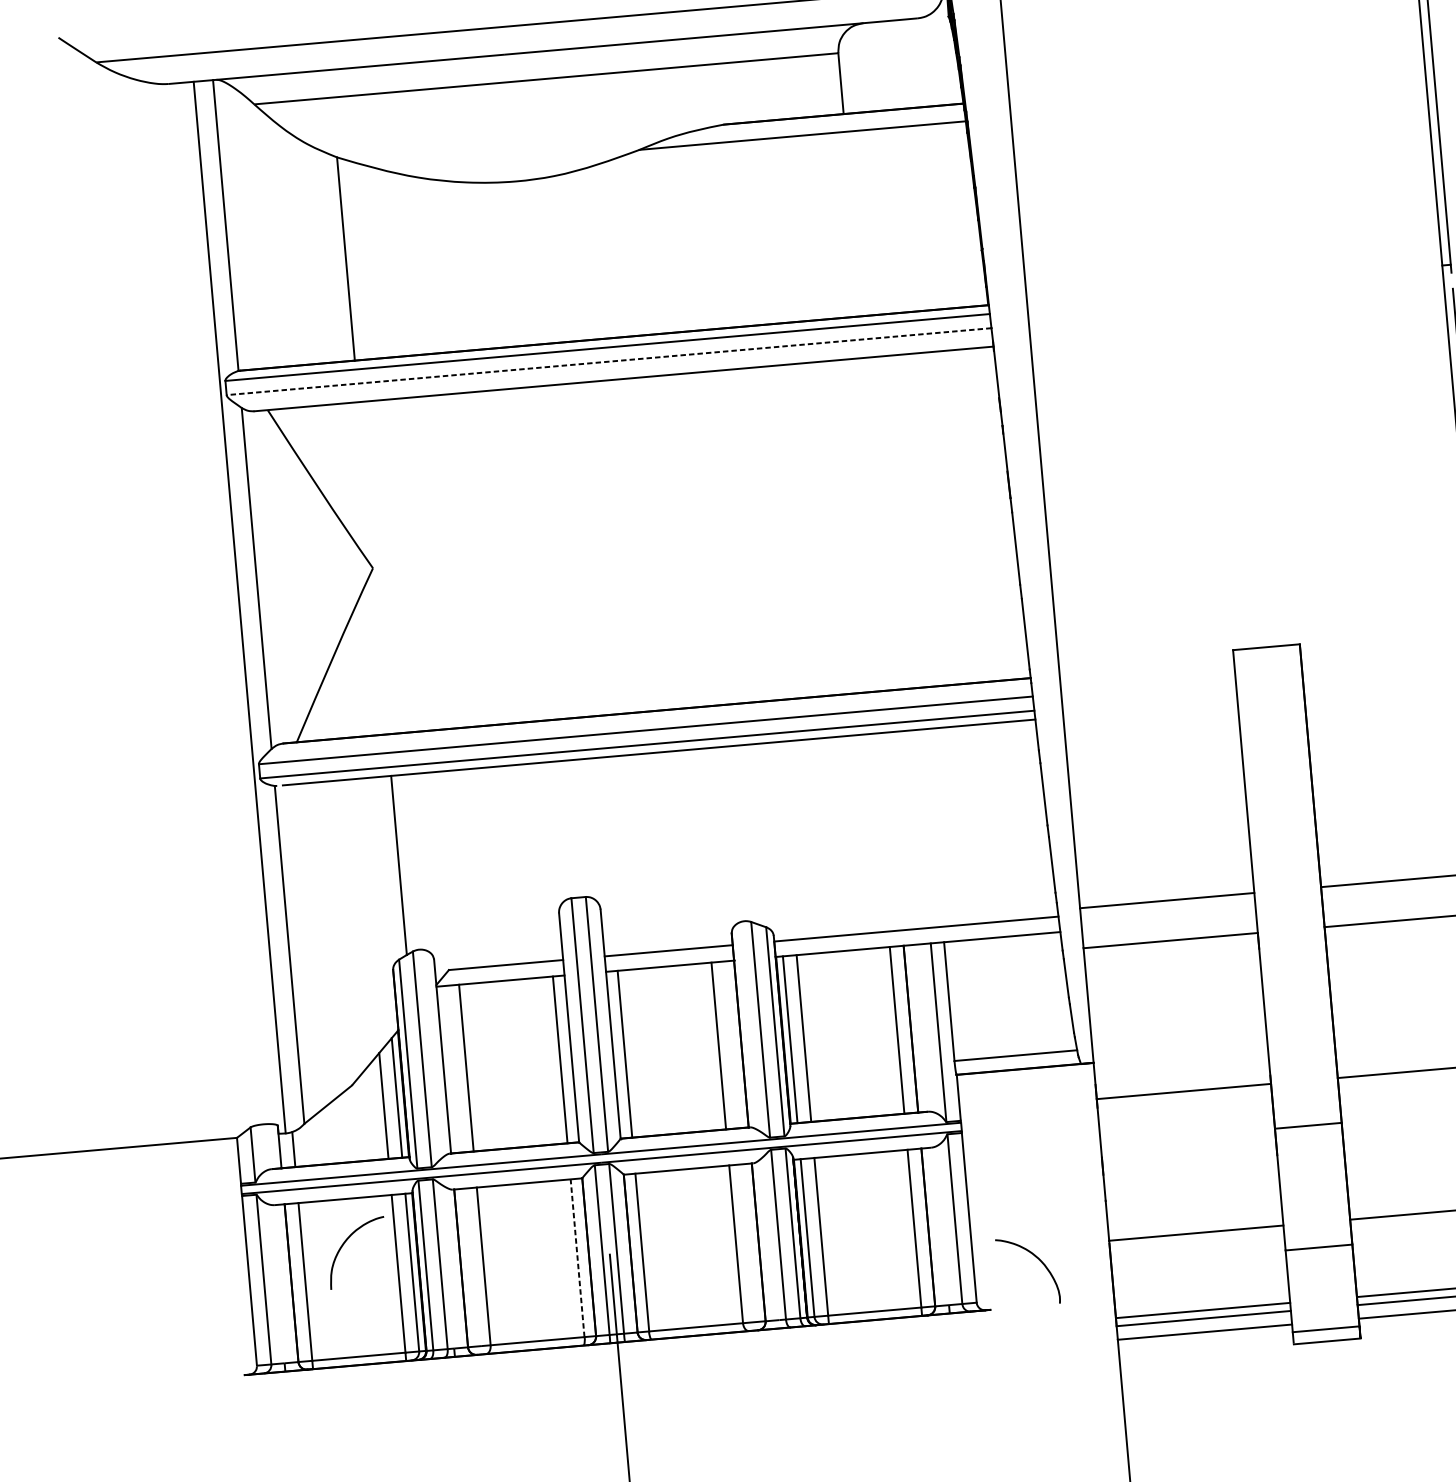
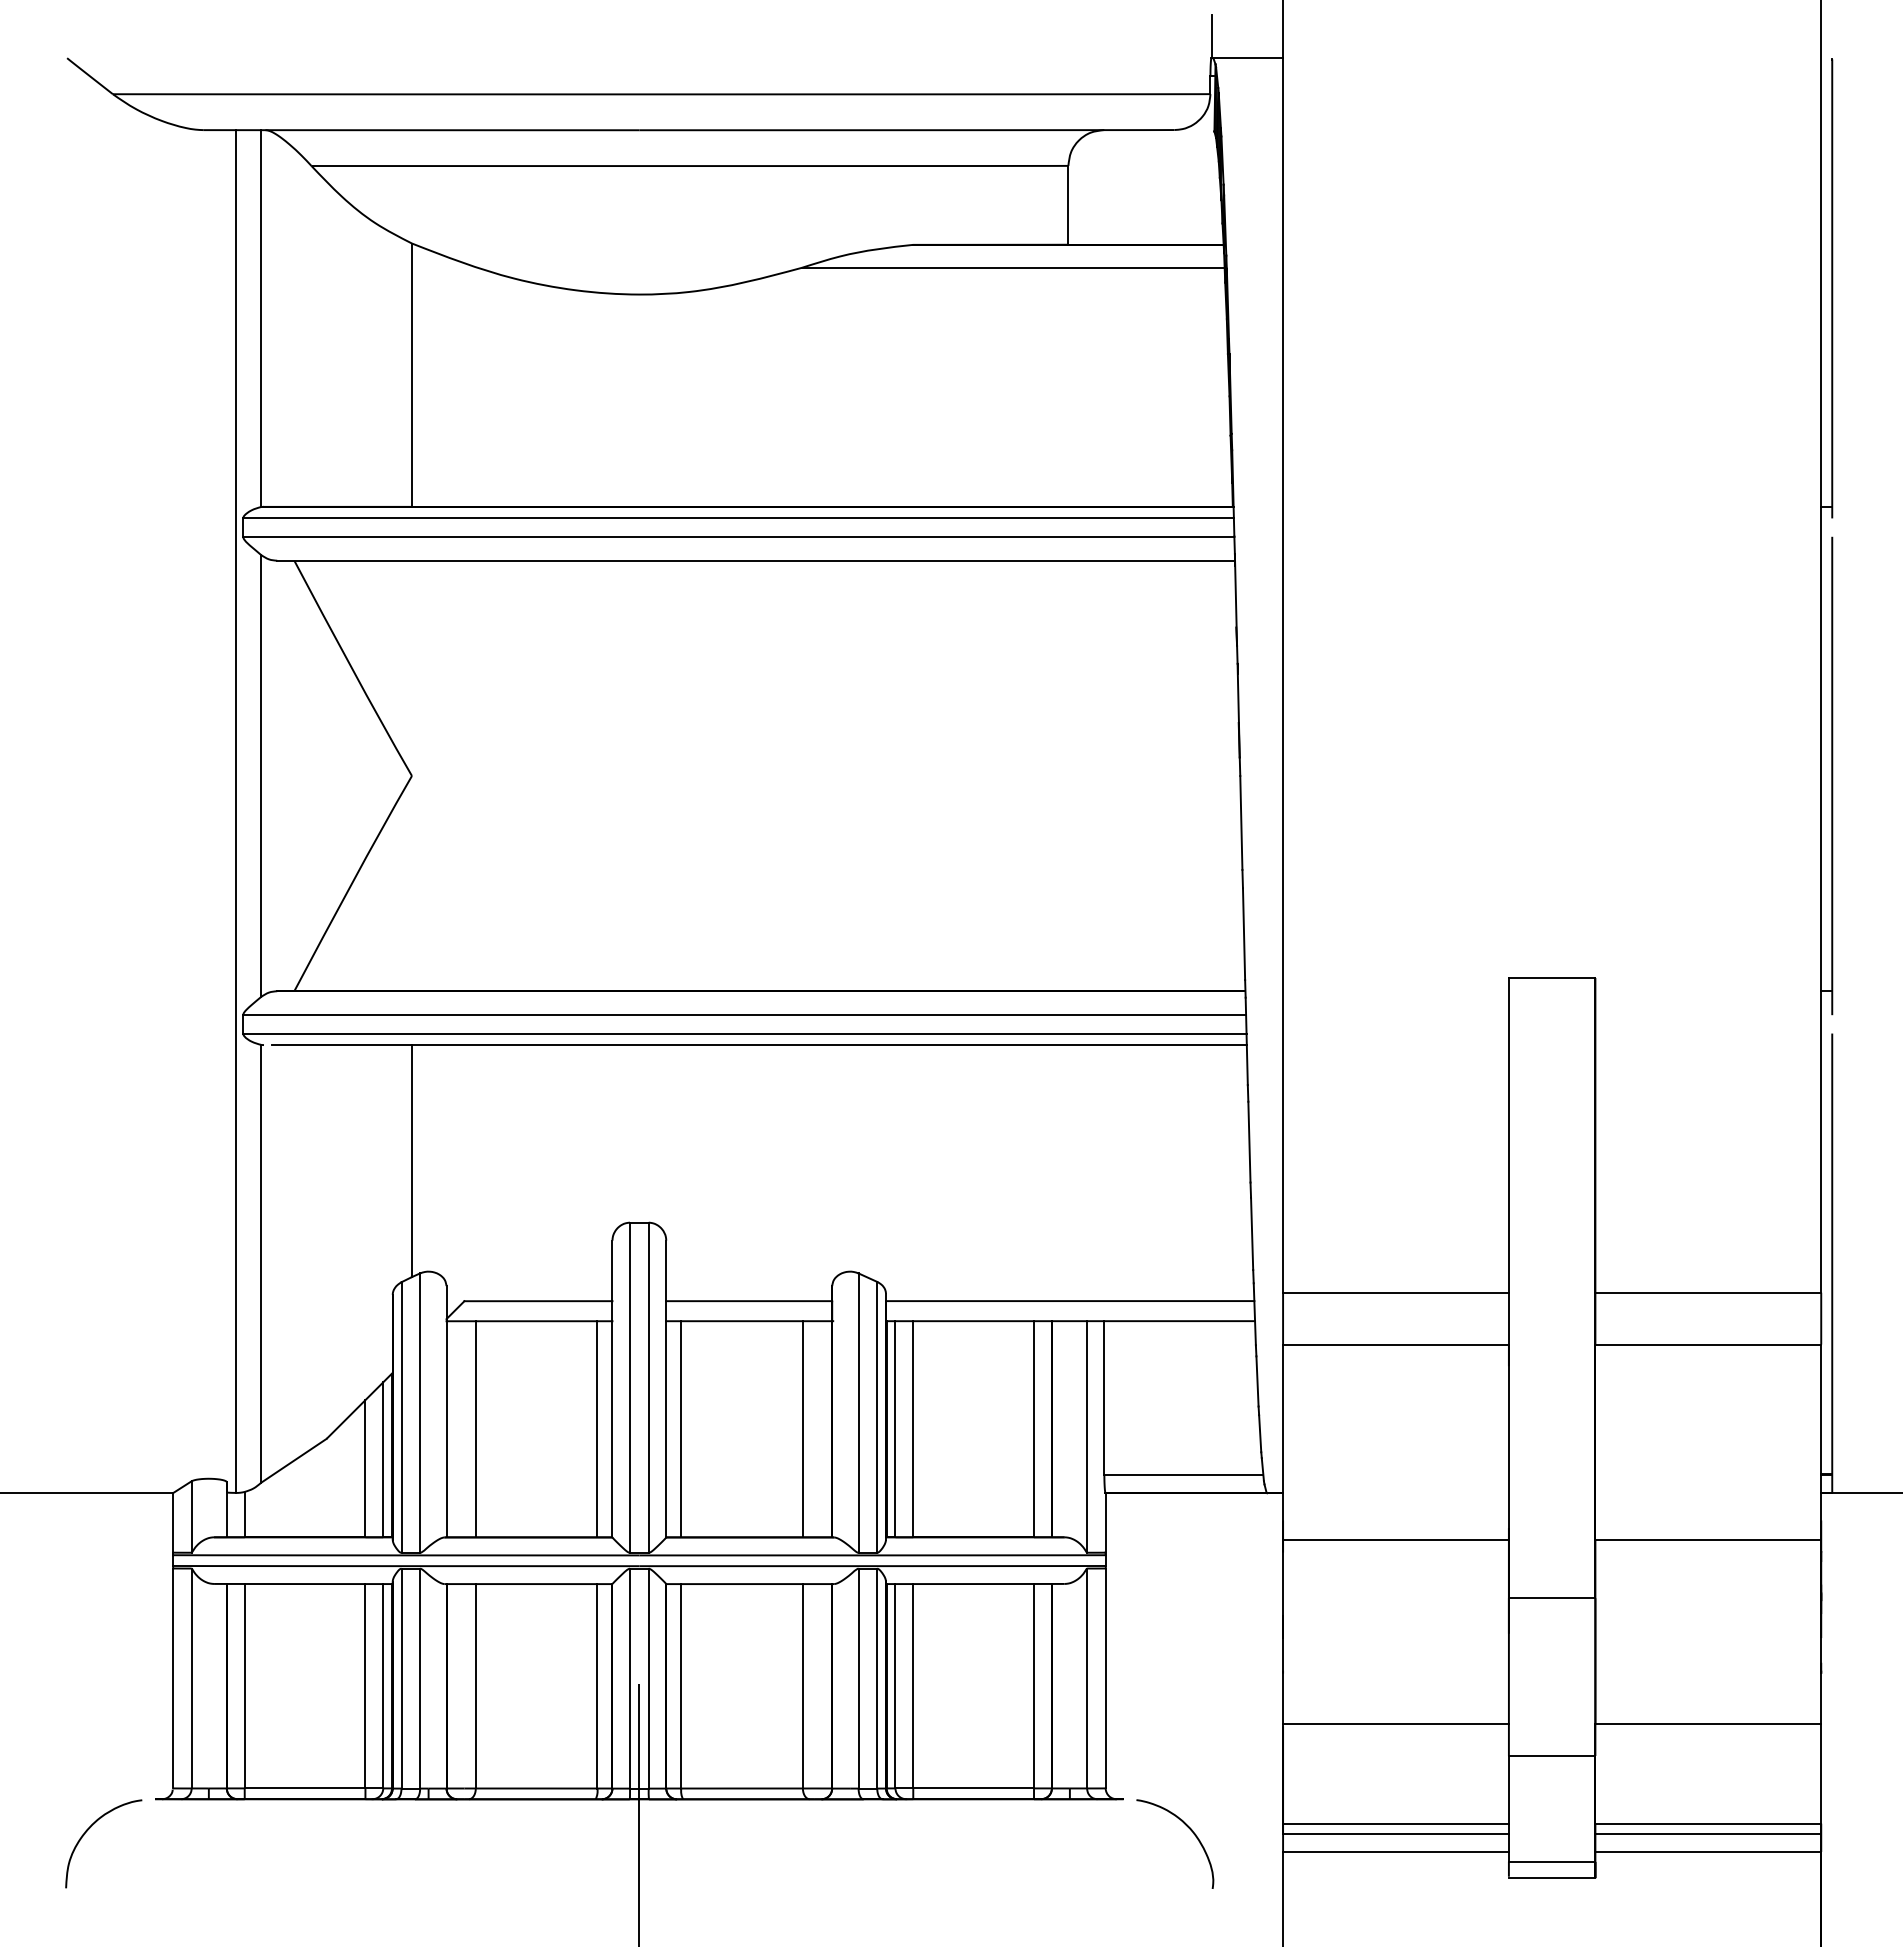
line: (608, 361) -> (738, 536), dashed -> solid
curve: (345, 1242) -> (89, 1829), moved
line: (577, 1257) -> (597, 1685), dashed -> solid
curve: (1038, 1259) -> (1189, 1829), moved

